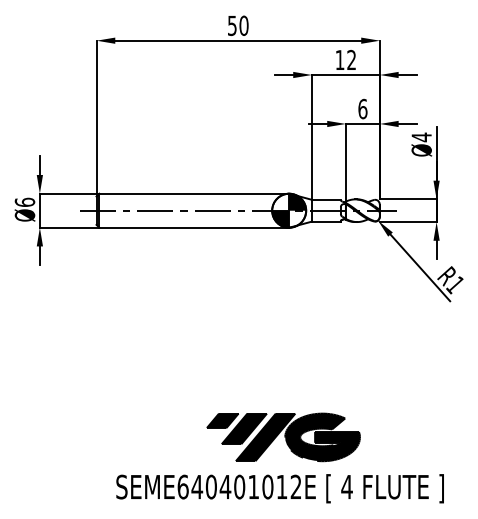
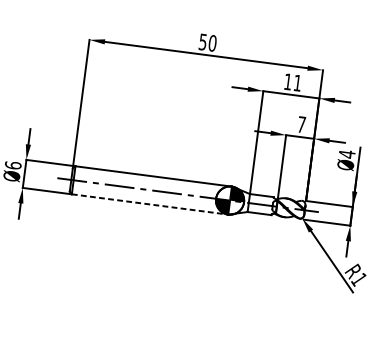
text: (351, 59) -> (297, 82), 12 -> 11
text: (362, 108) -> (301, 124), 6 -> 7
line: (194, 227) -> (150, 204), solid -> dashed

